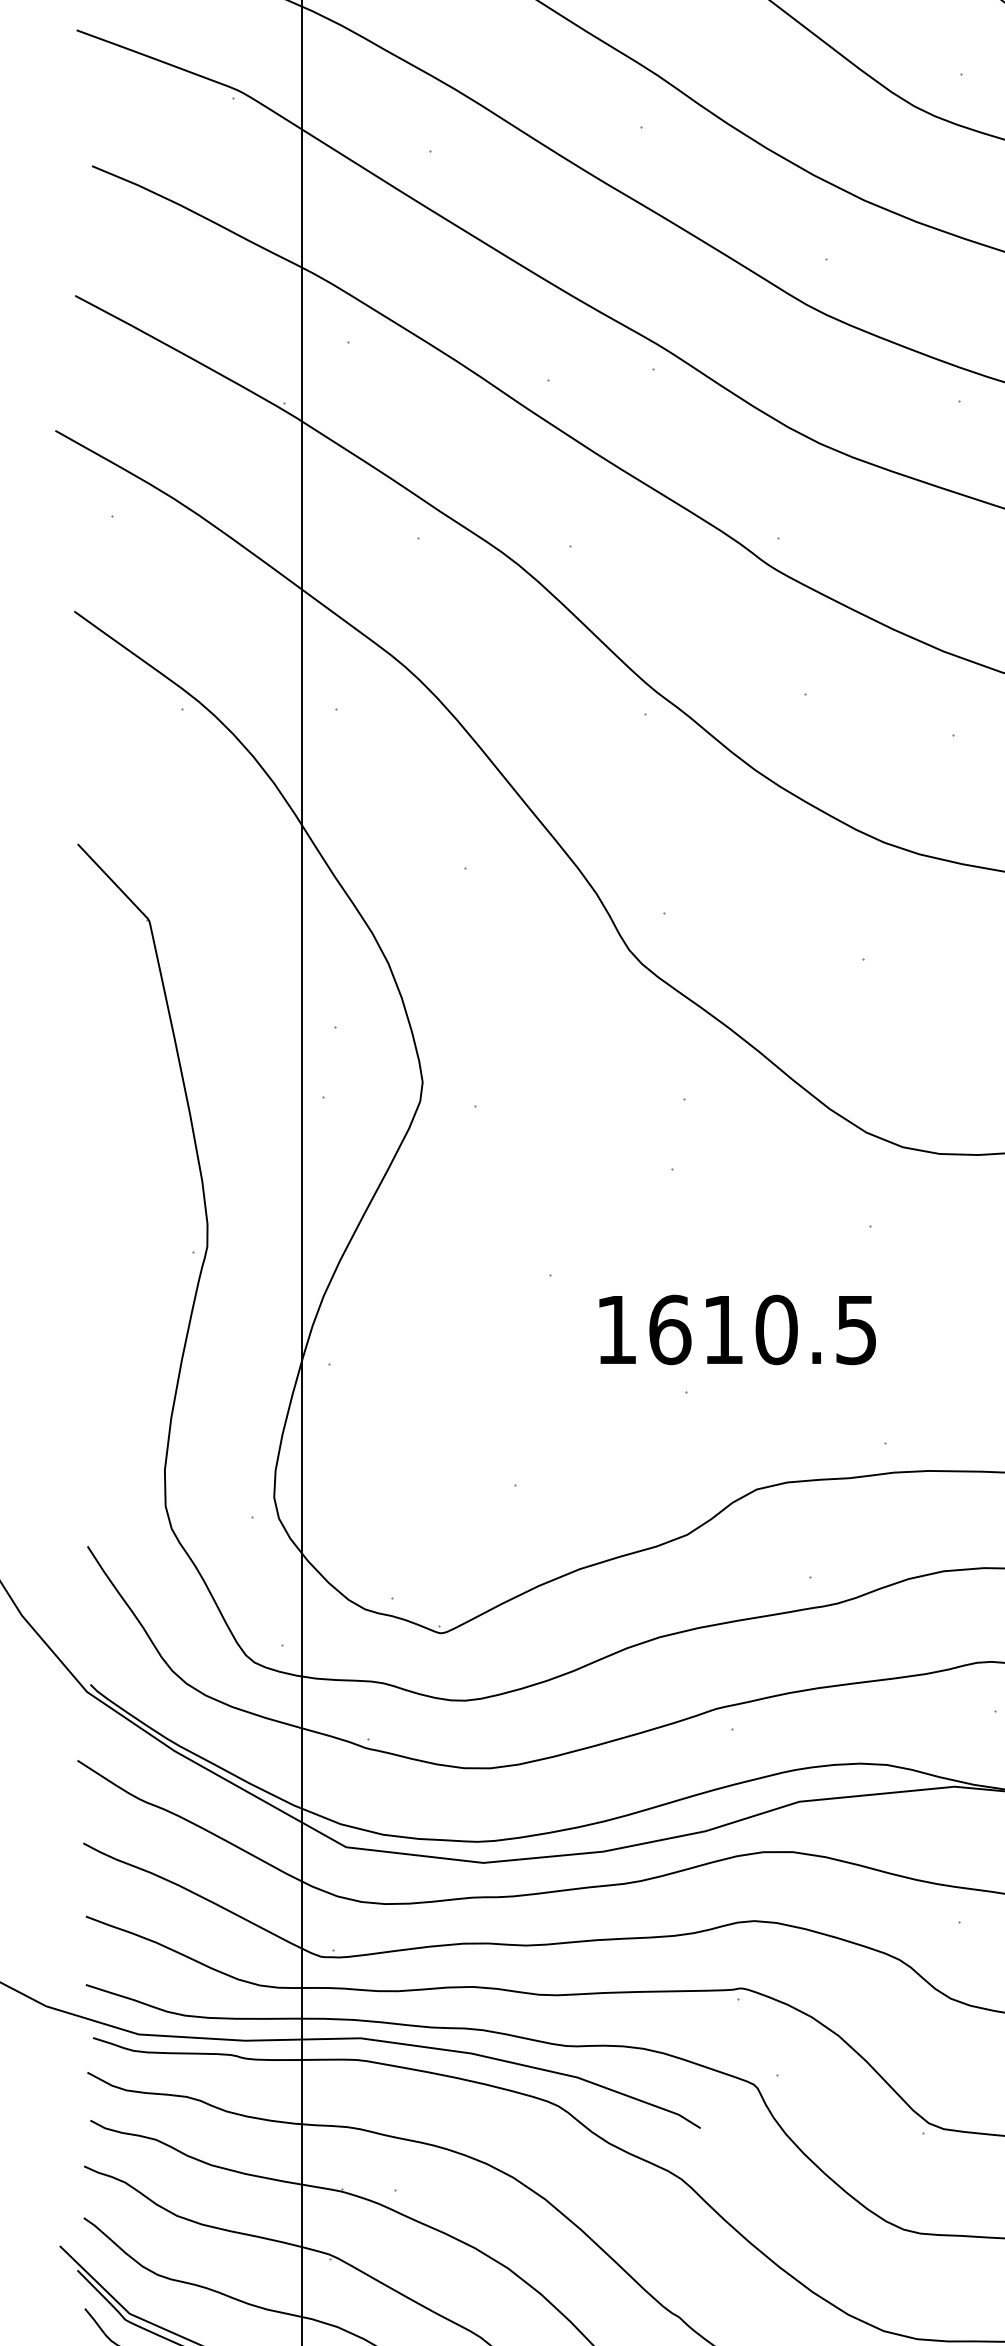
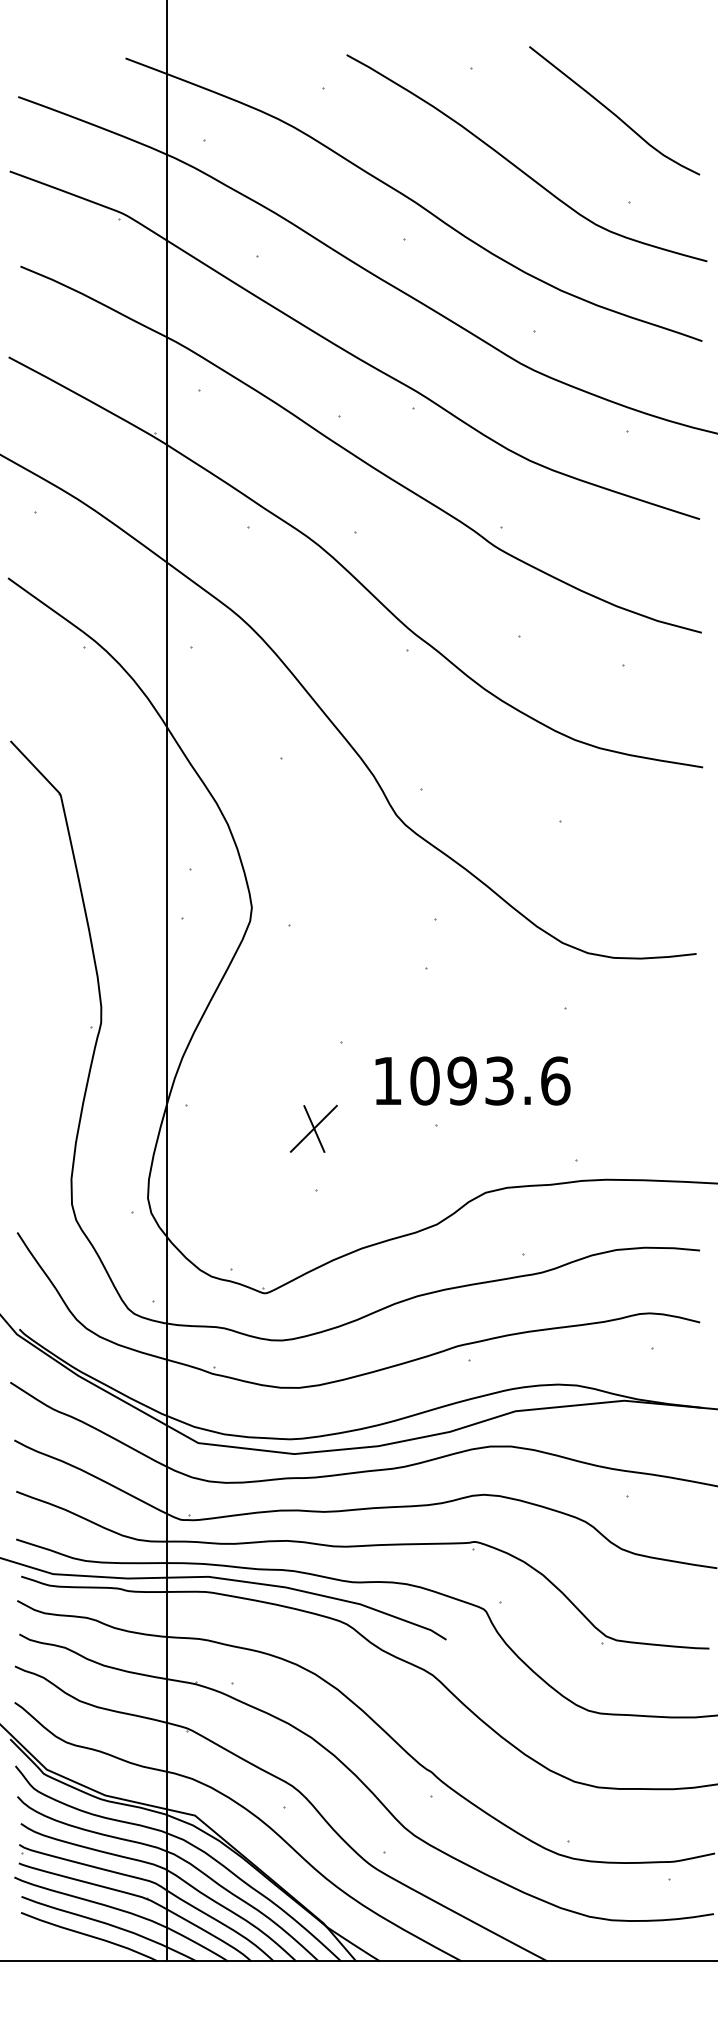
text: (763, 1329) -> (490, 1080), 1610.5 -> 1093.6
part: (510, 1397) -> (313, 1128), added

